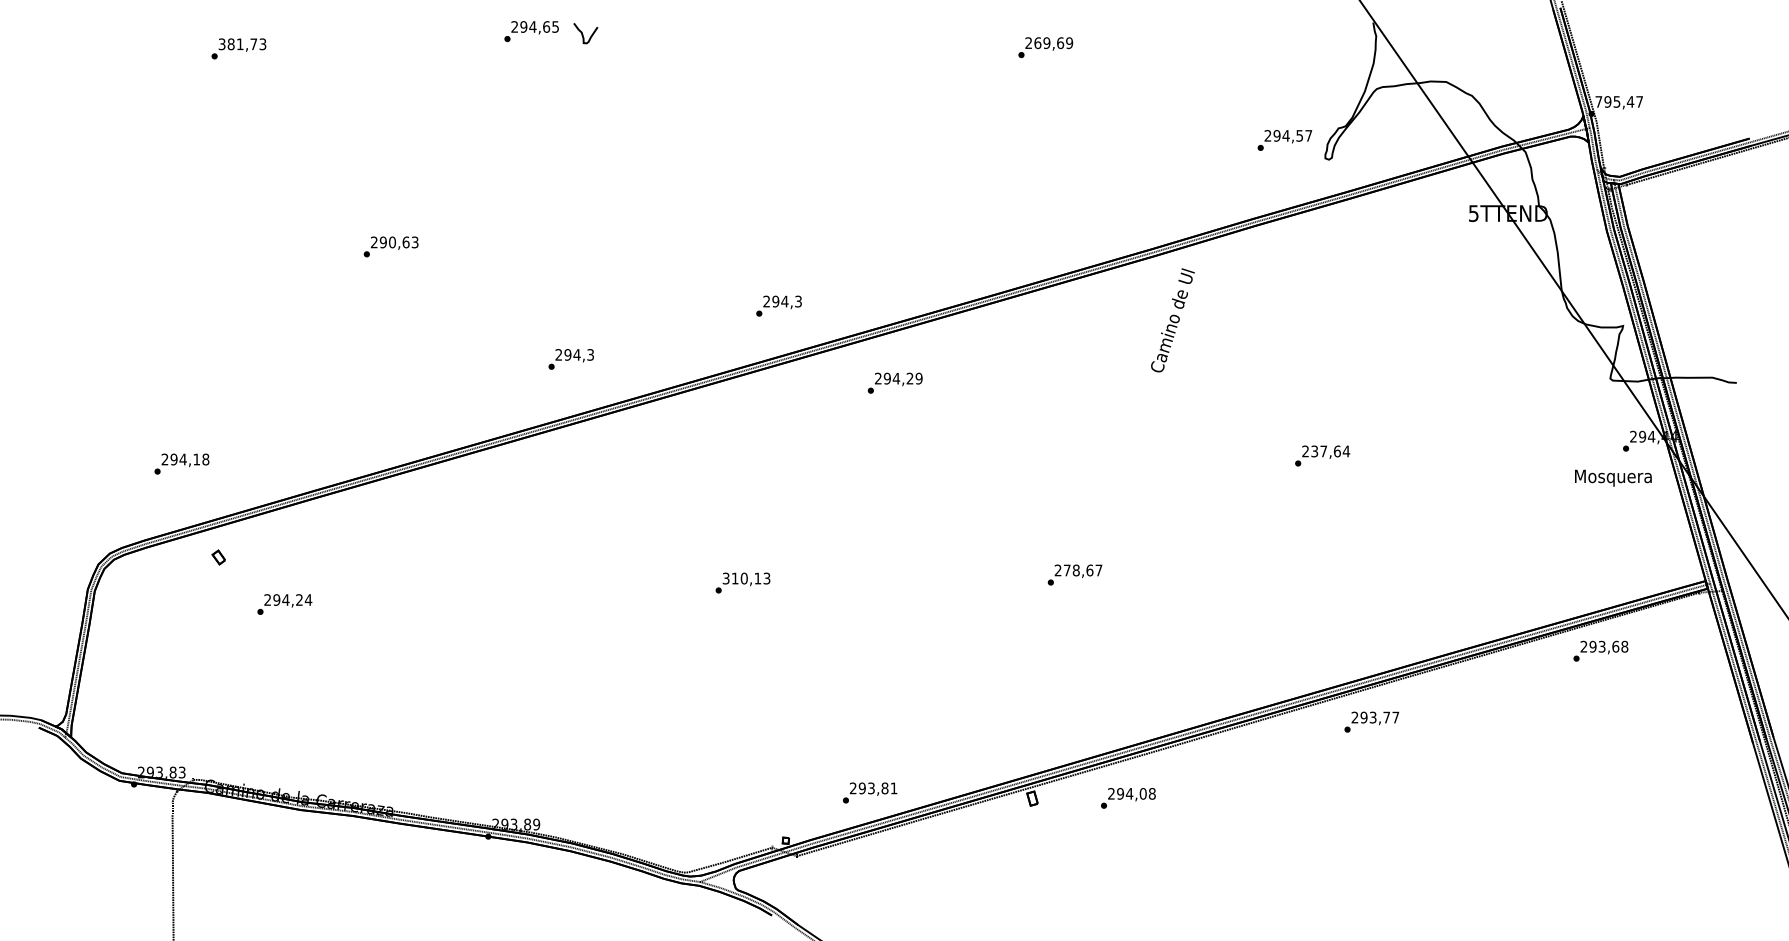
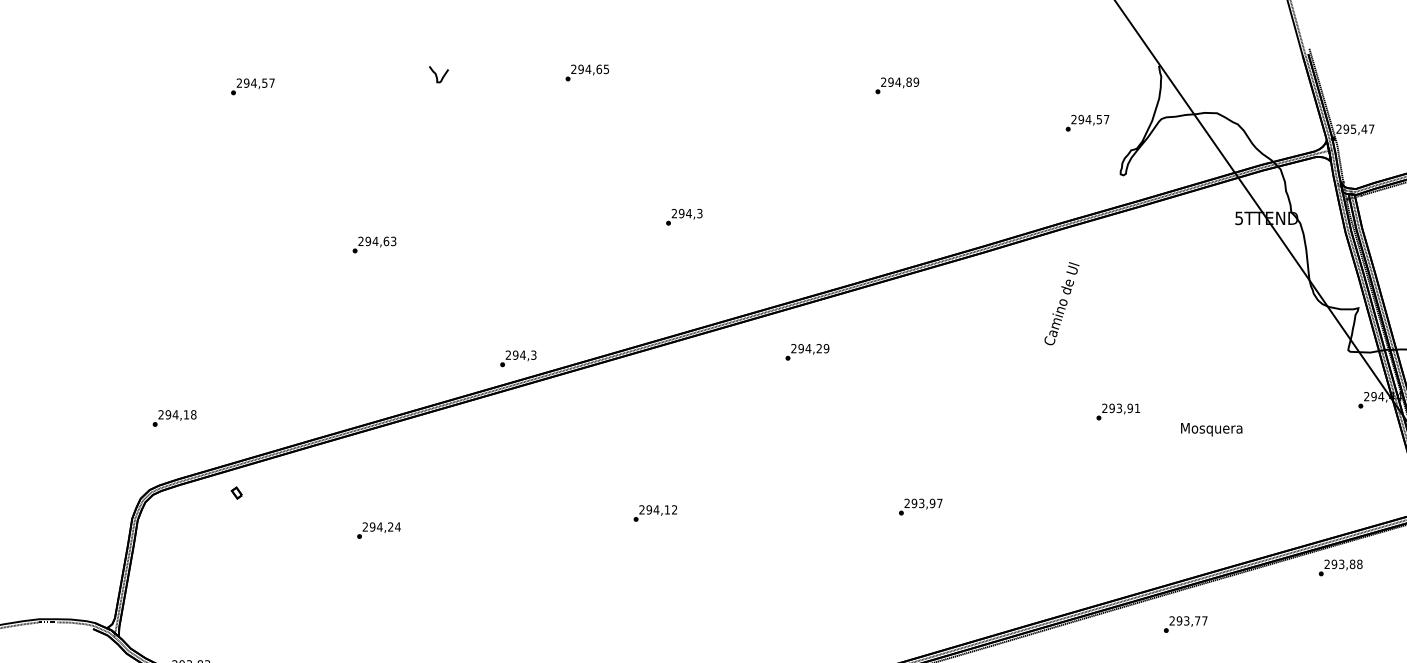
text: (531, 31) -> (587, 72), moved
curve: (583, 34) -> (437, 75), moved
text: (1049, 43) -> (900, 82), 269,69 -> 294,89
text: (242, 44) -> (255, 83), 381,73 -> 294,57
text: (1598, 101) -> (1338, 128), 795,47 -> 295,47
text: (1284, 140) -> (1087, 123), moved
text: (392, 242) -> (375, 241), 290,63 -> 294,63
text: (778, 305) -> (683, 216), moved
text: (1172, 320) -> (1061, 303), moved
text: (570, 359) -> (517, 358), moved
text: (894, 382) -> (806, 351), moved
text: (1330, 451) -> (1124, 408), 237,64 -> 293,91
text: (181, 463) -> (174, 418), moved
text: (1613, 477) -> (1211, 429), moved
text: (1078, 570) -> (923, 503), 278,67 -> 293,97
text: (746, 578) -> (658, 509), 310,13 -> 294,12
text: (284, 604) -> (378, 530), moved
text: (1615, 646) -> (1352, 564), 293,68 -> 293,88
text: (1371, 721) -> (1185, 624), moved

